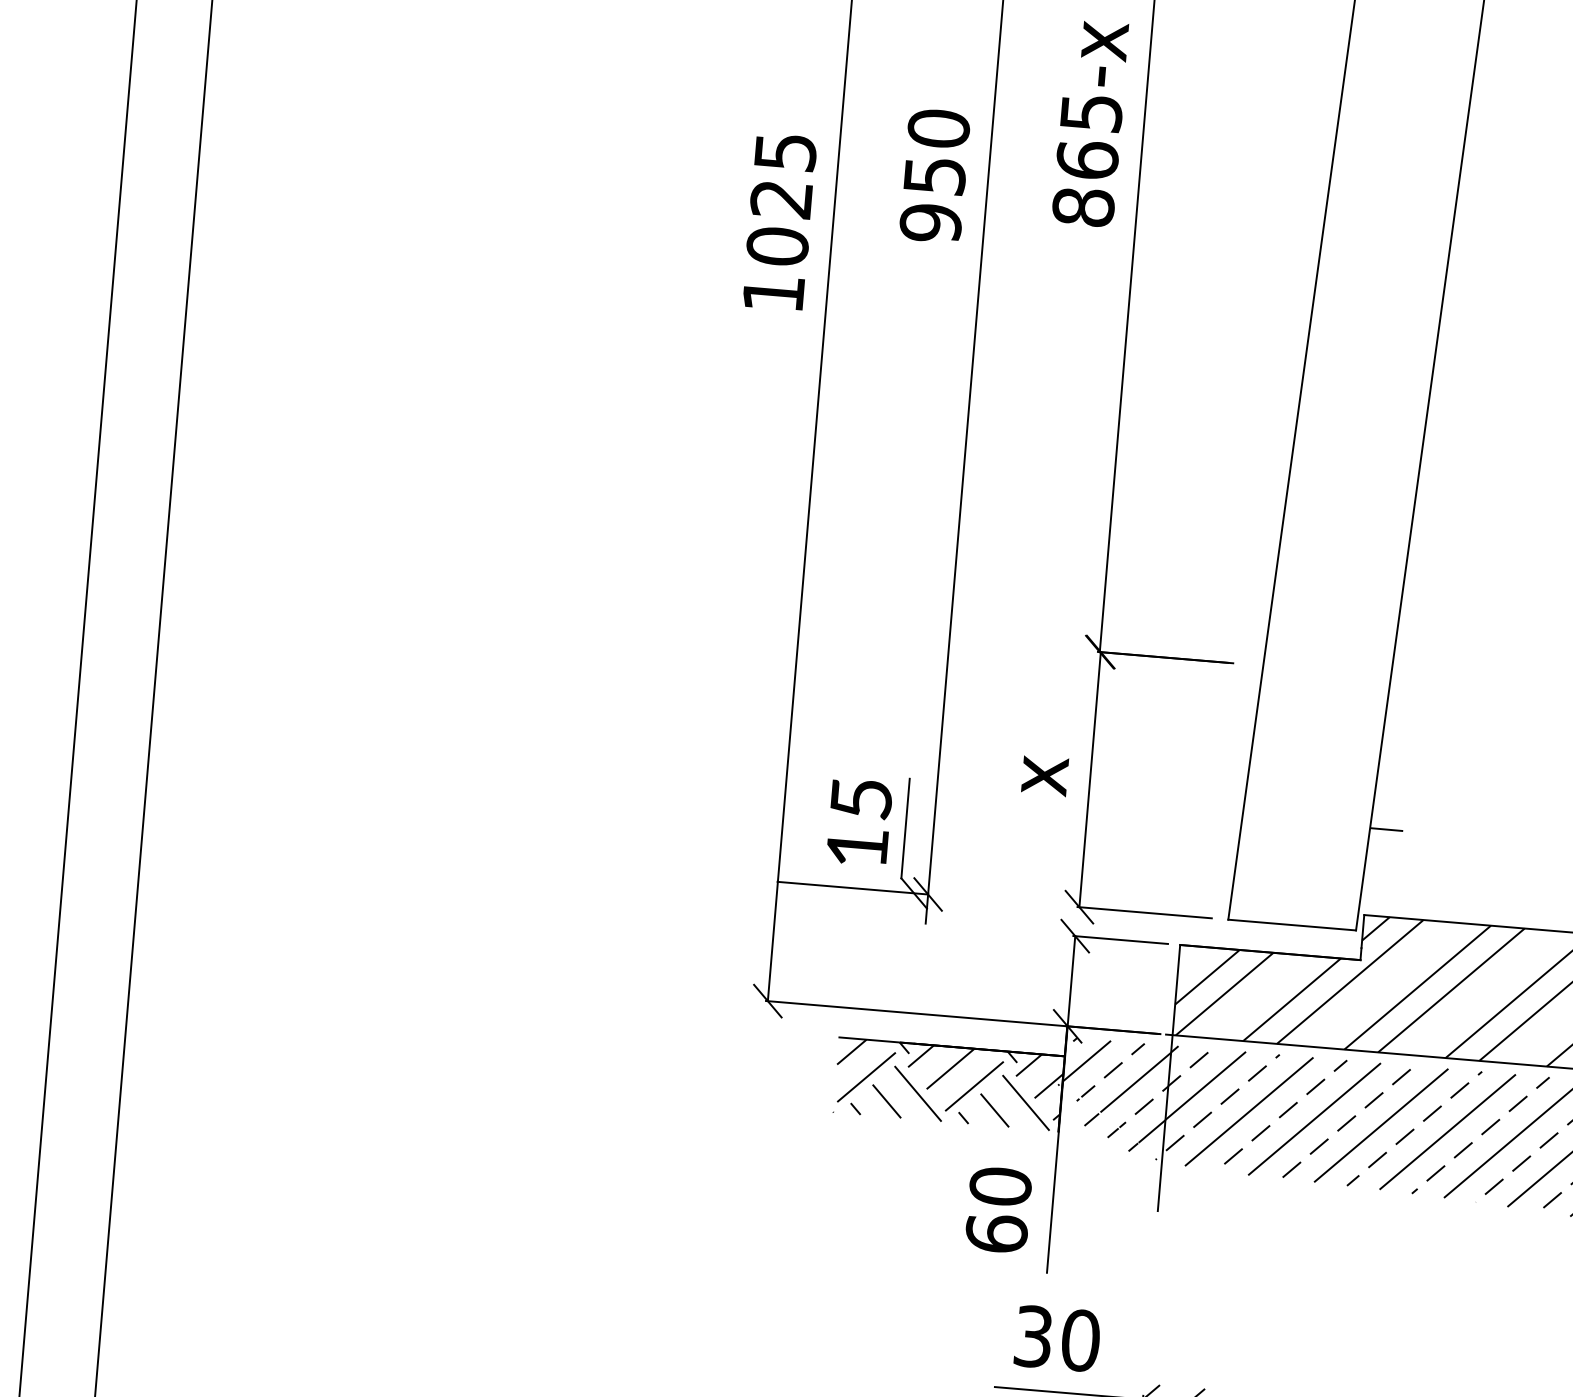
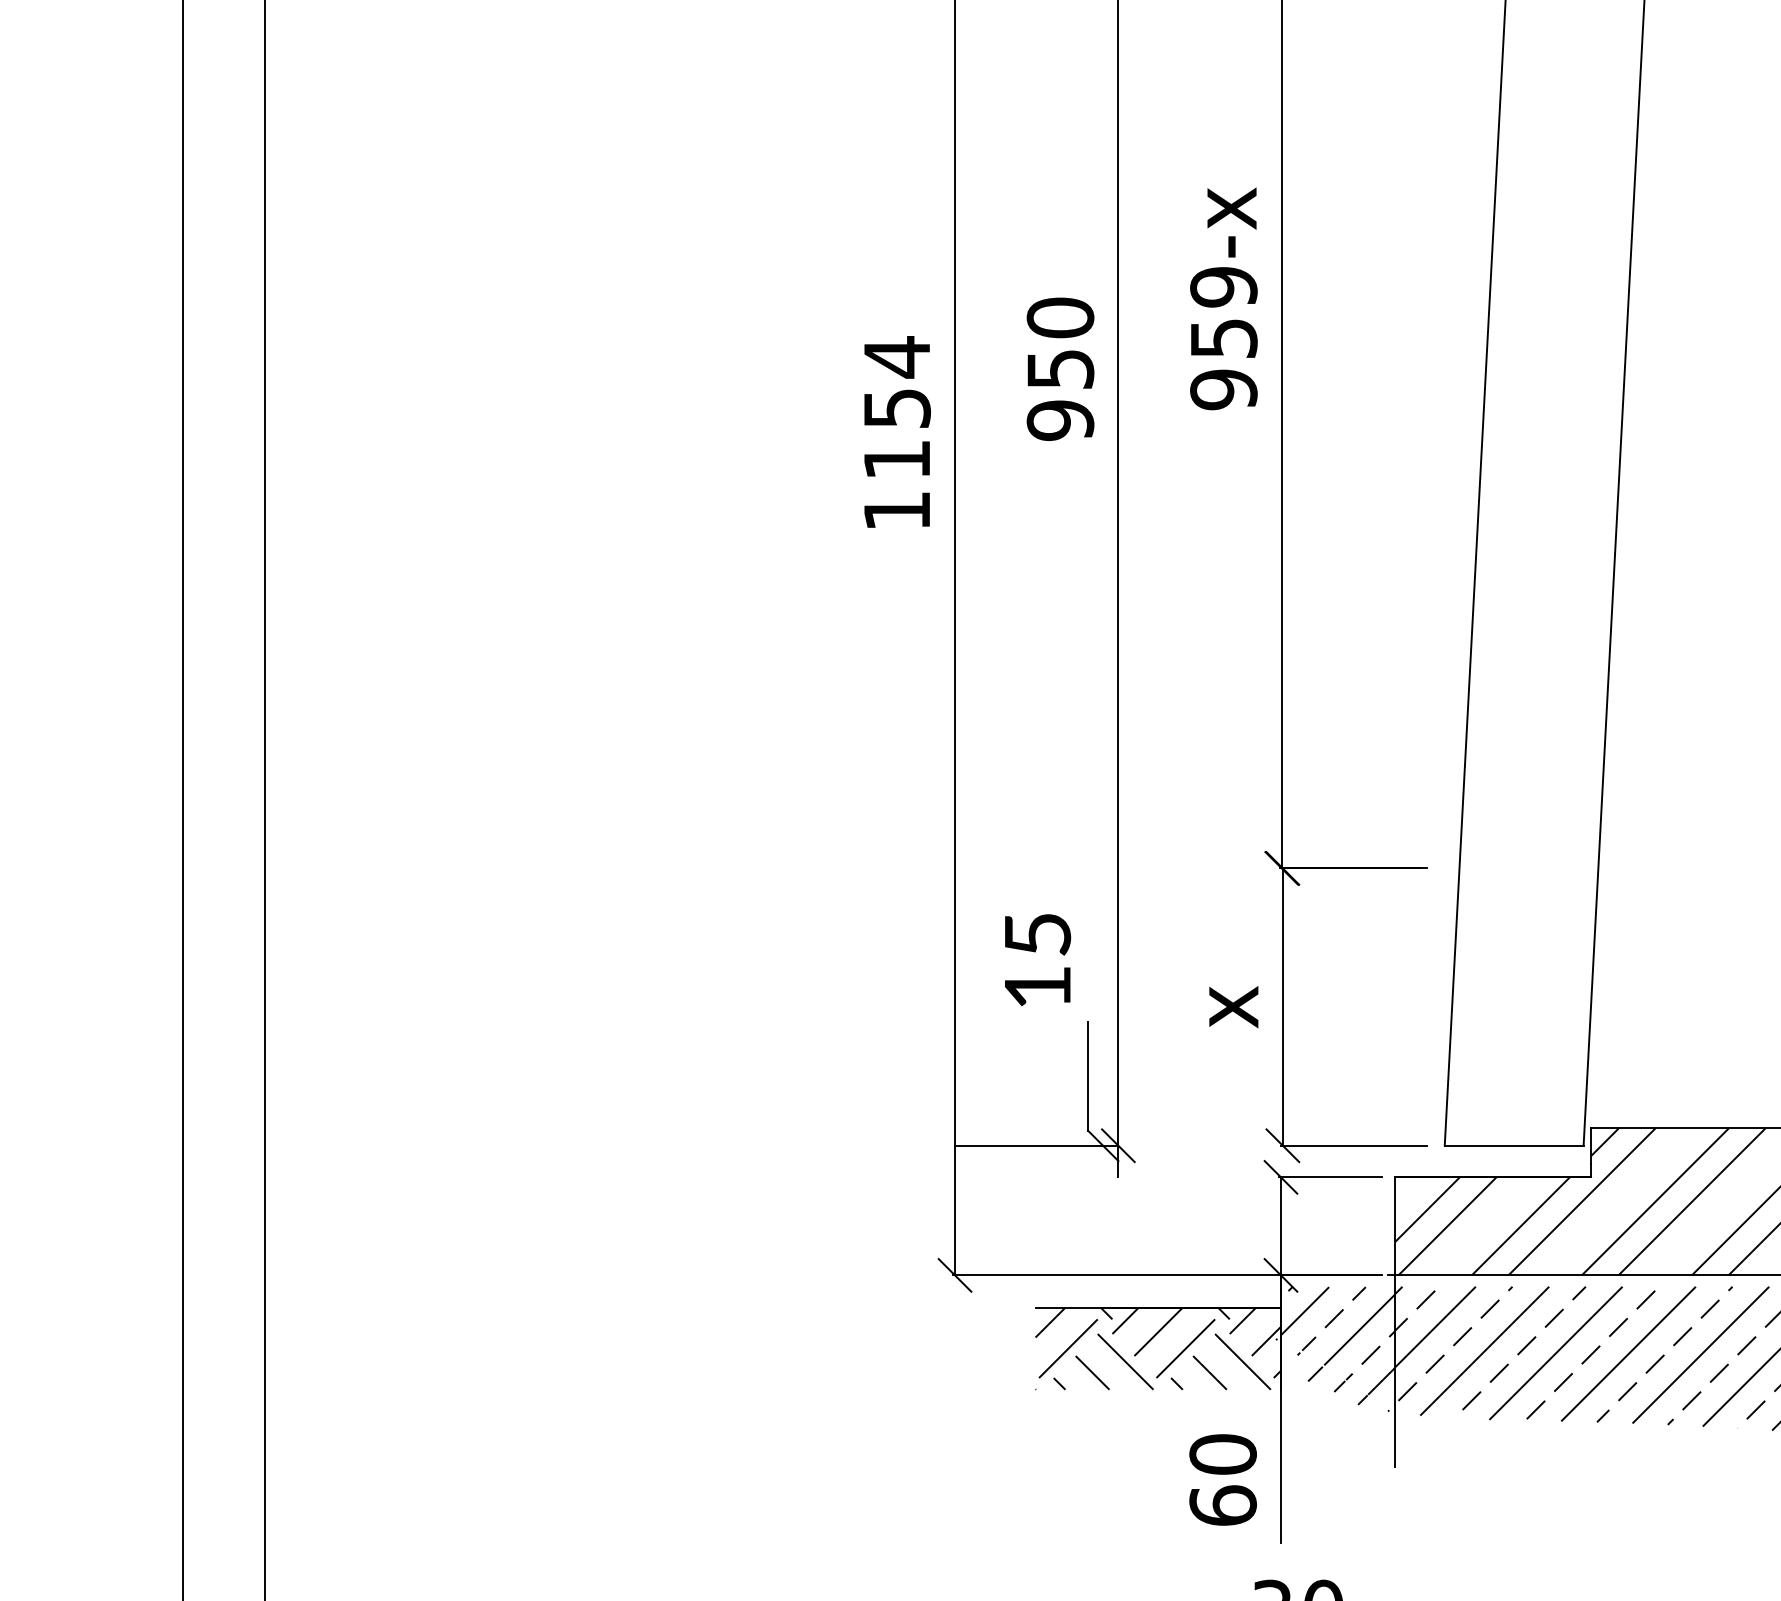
text: (1087, 160) -> (1223, 338), 865-x -> 959-x
text: (781, 198) -> (897, 407), 1025 -> 1154
text: (860, 822) -> (1038, 960), moved
line: (1386, 829) -> (1607, 1034), removed

